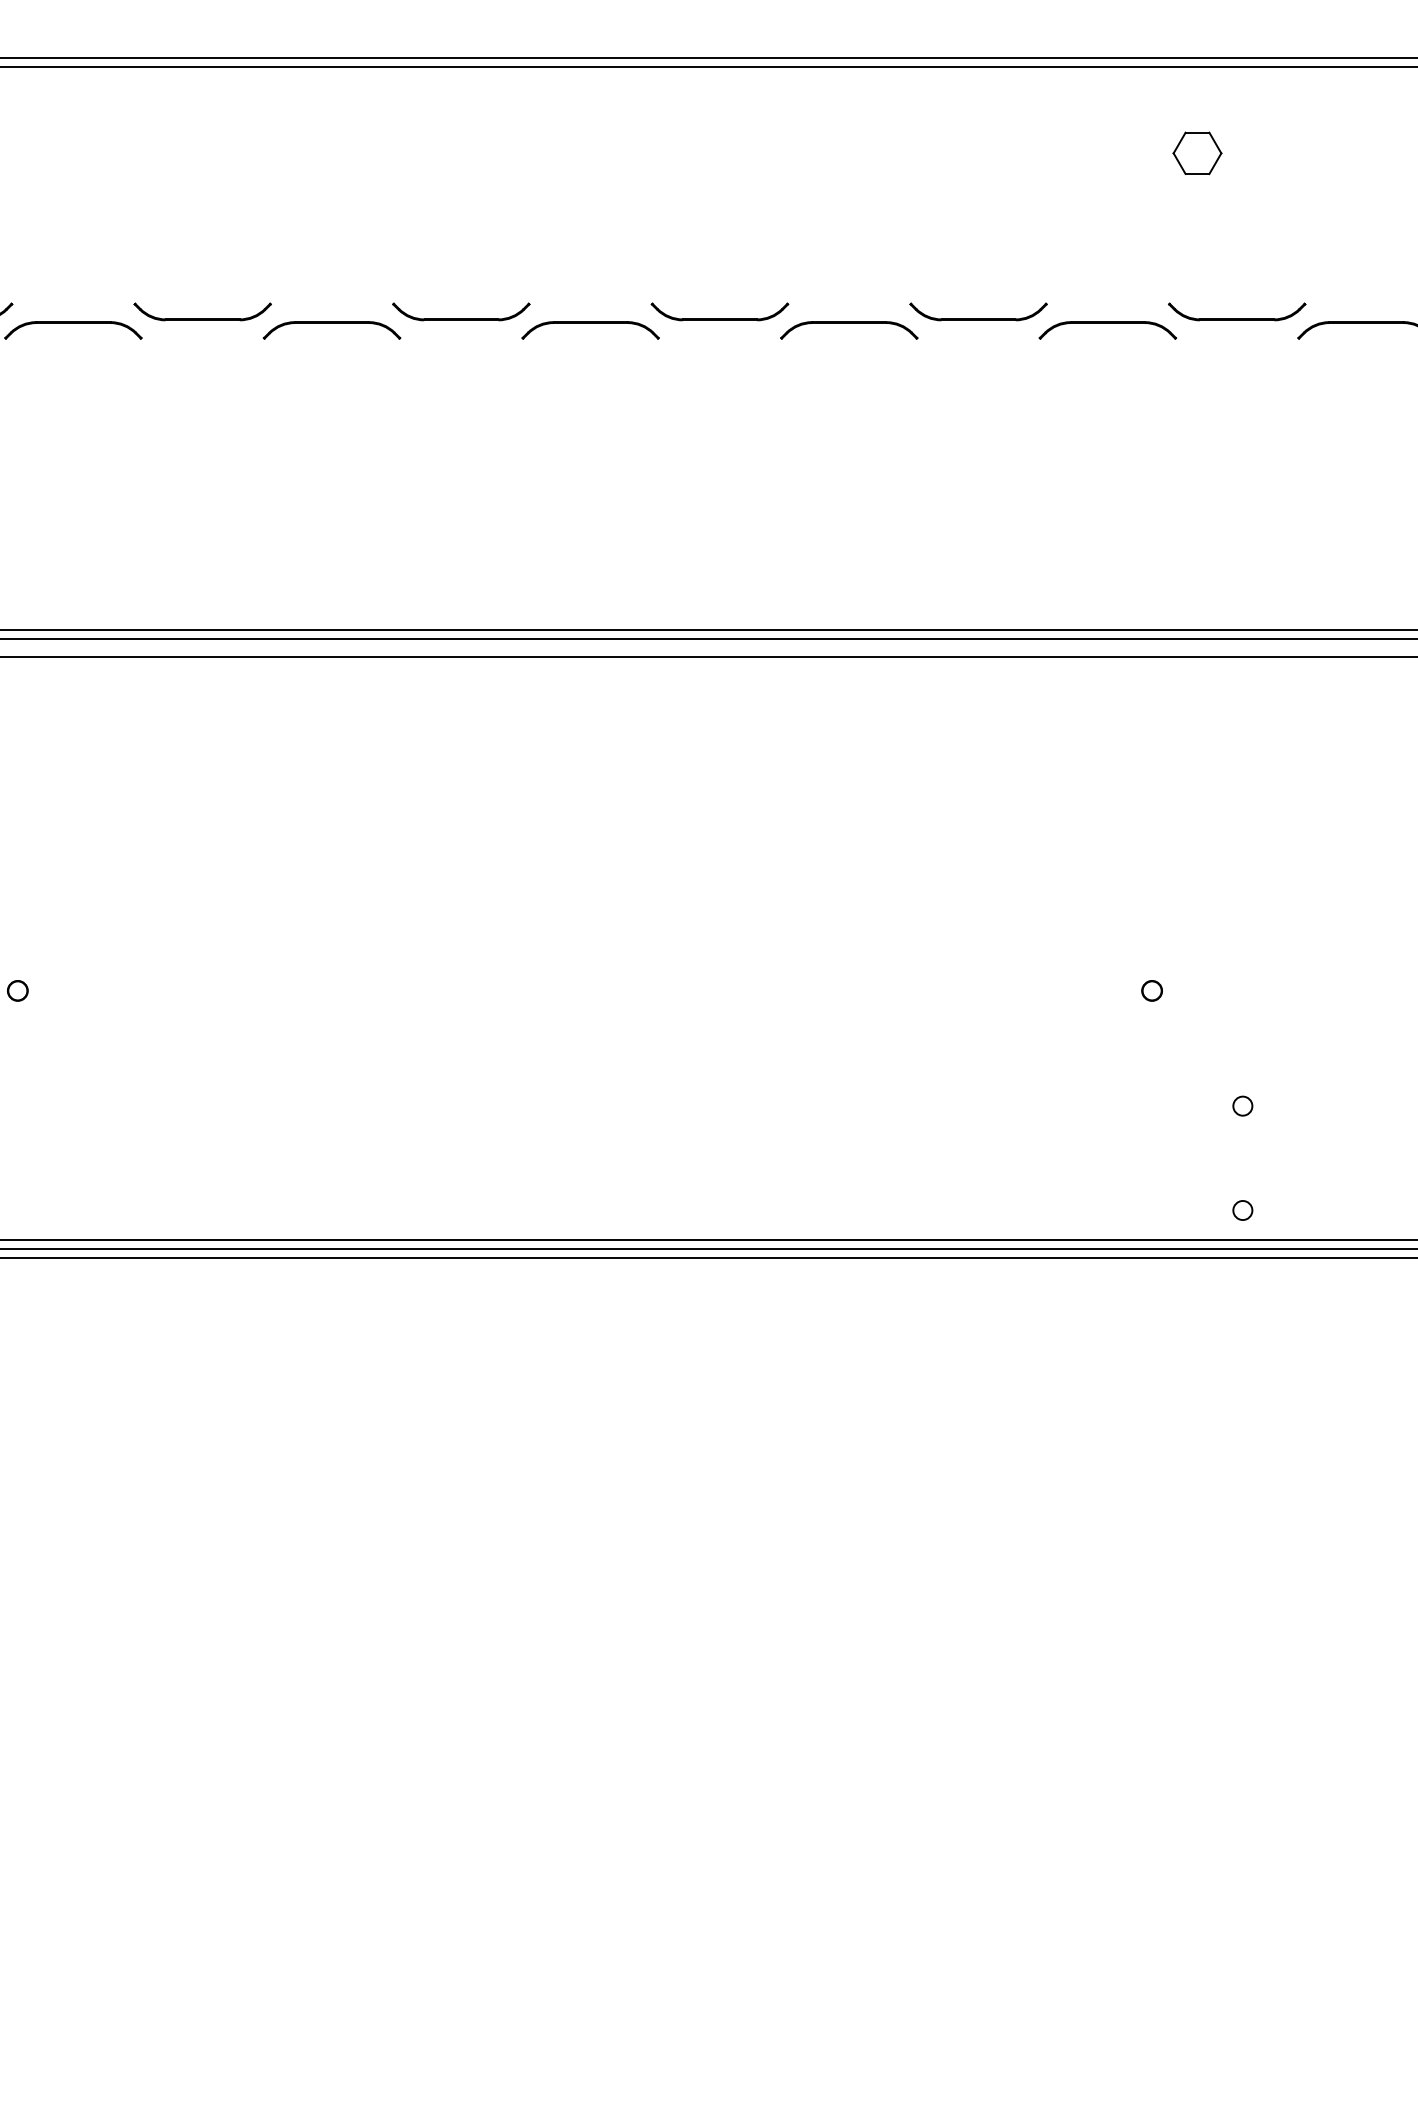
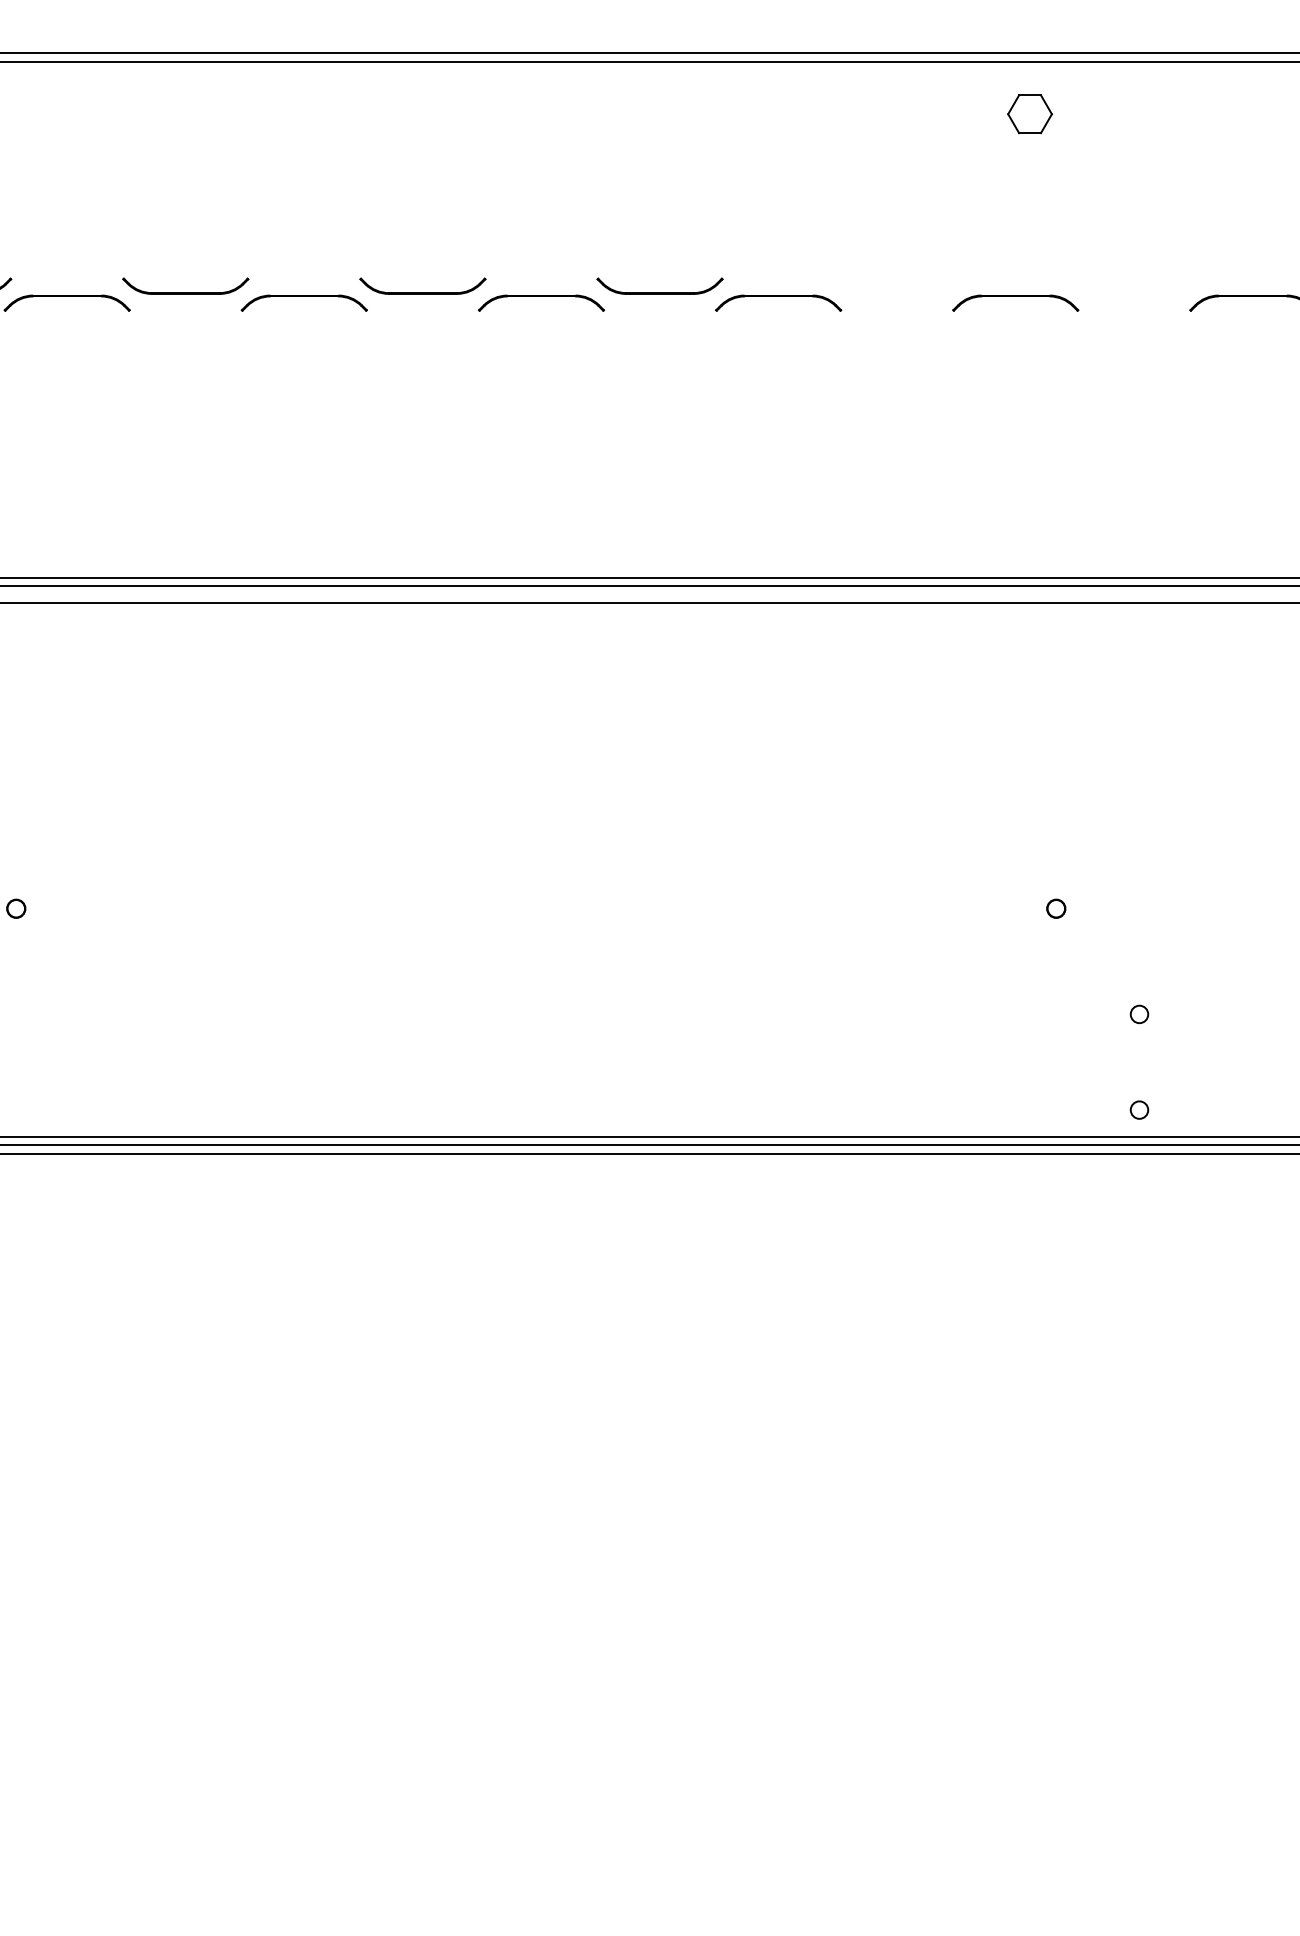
part: (1197, 152) -> (1030, 113), moved
part: (978, 318) -> (897, 292), removed
part: (1237, 318) -> (1134, 292), removed

